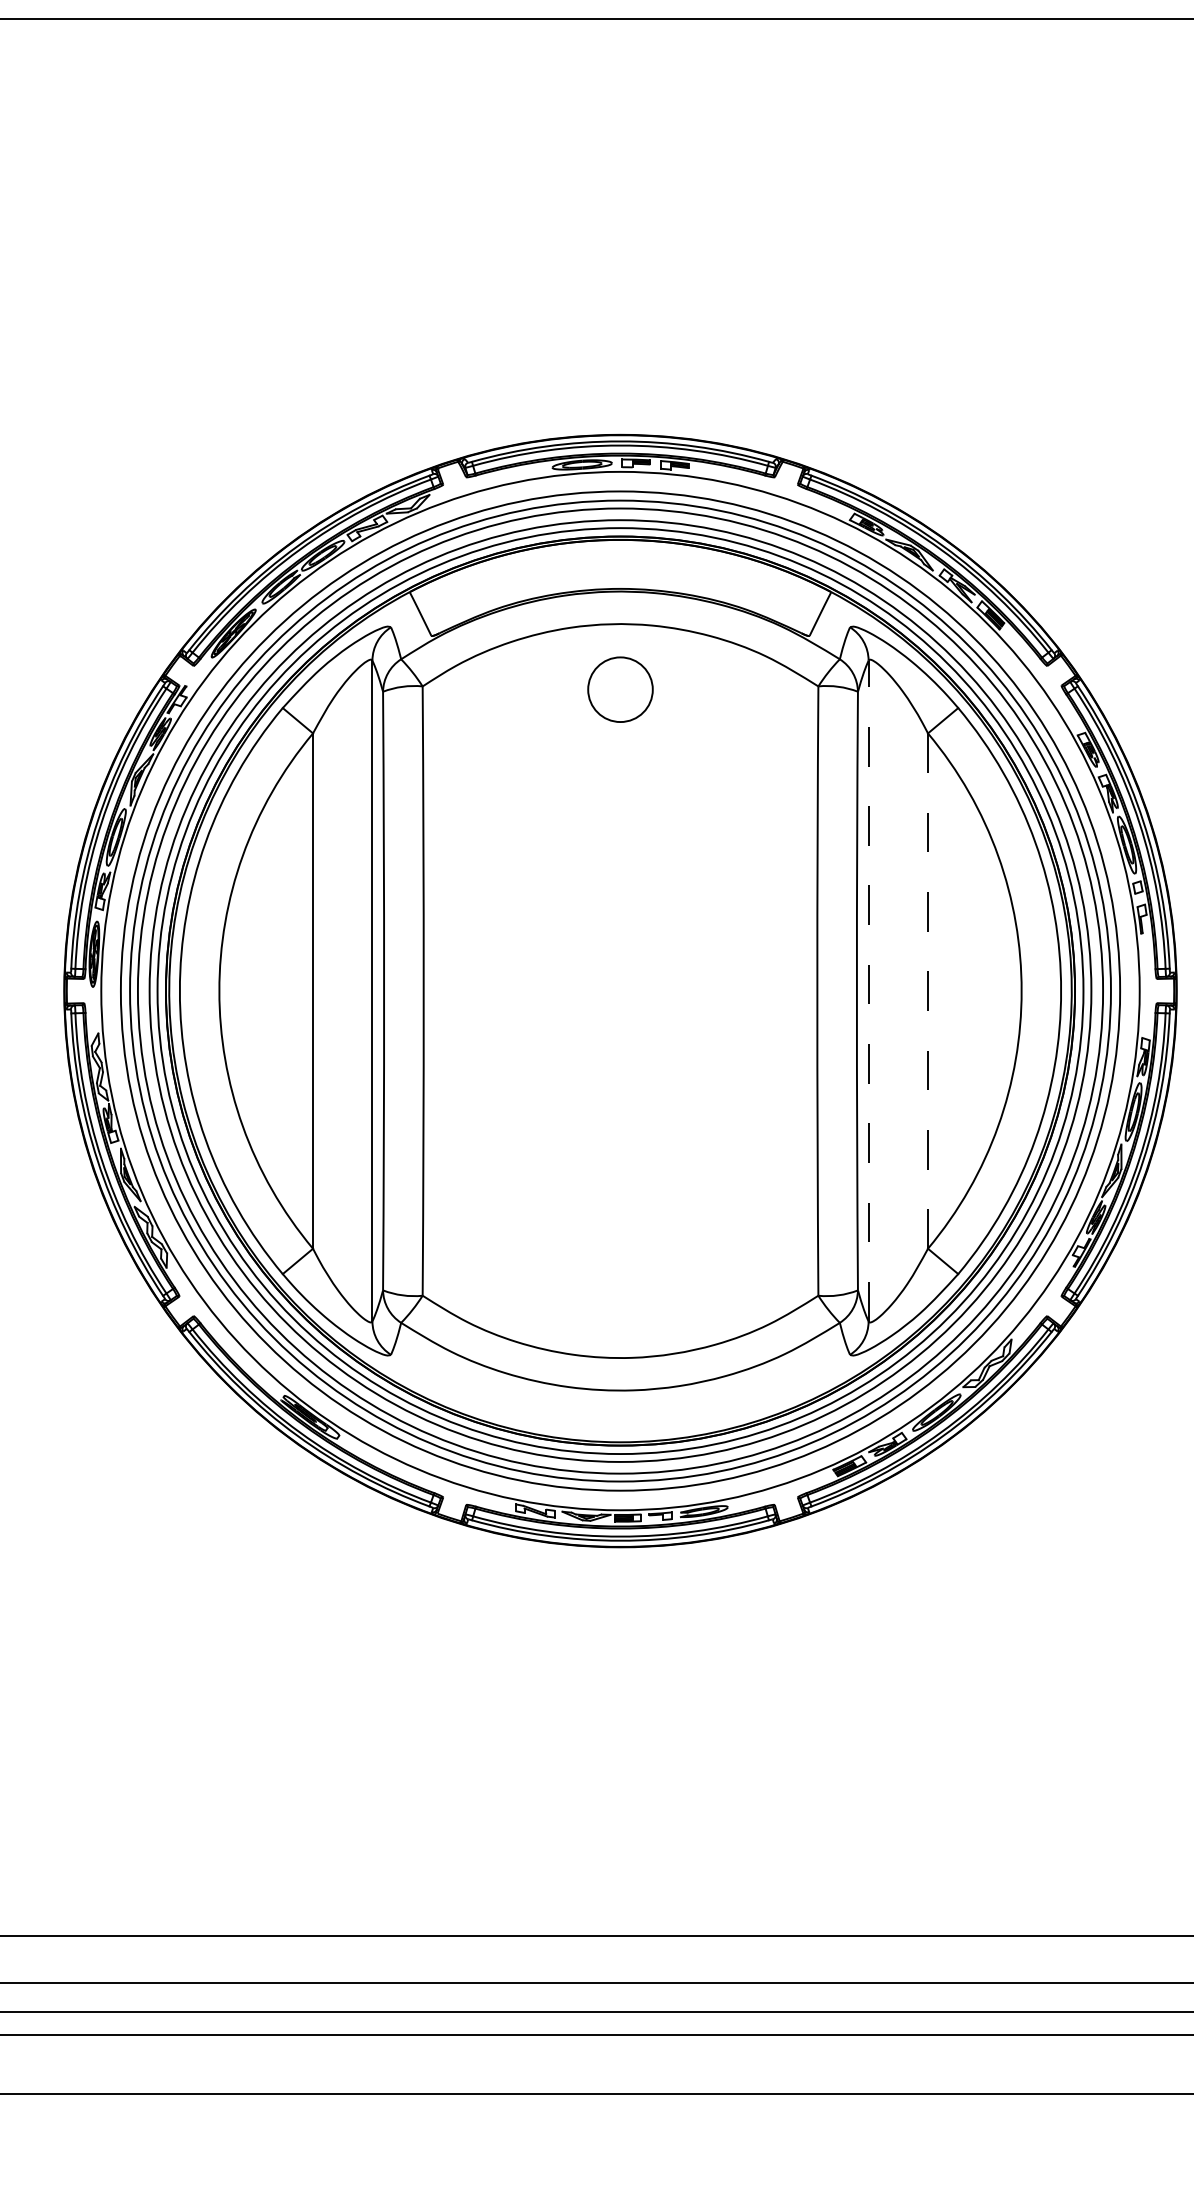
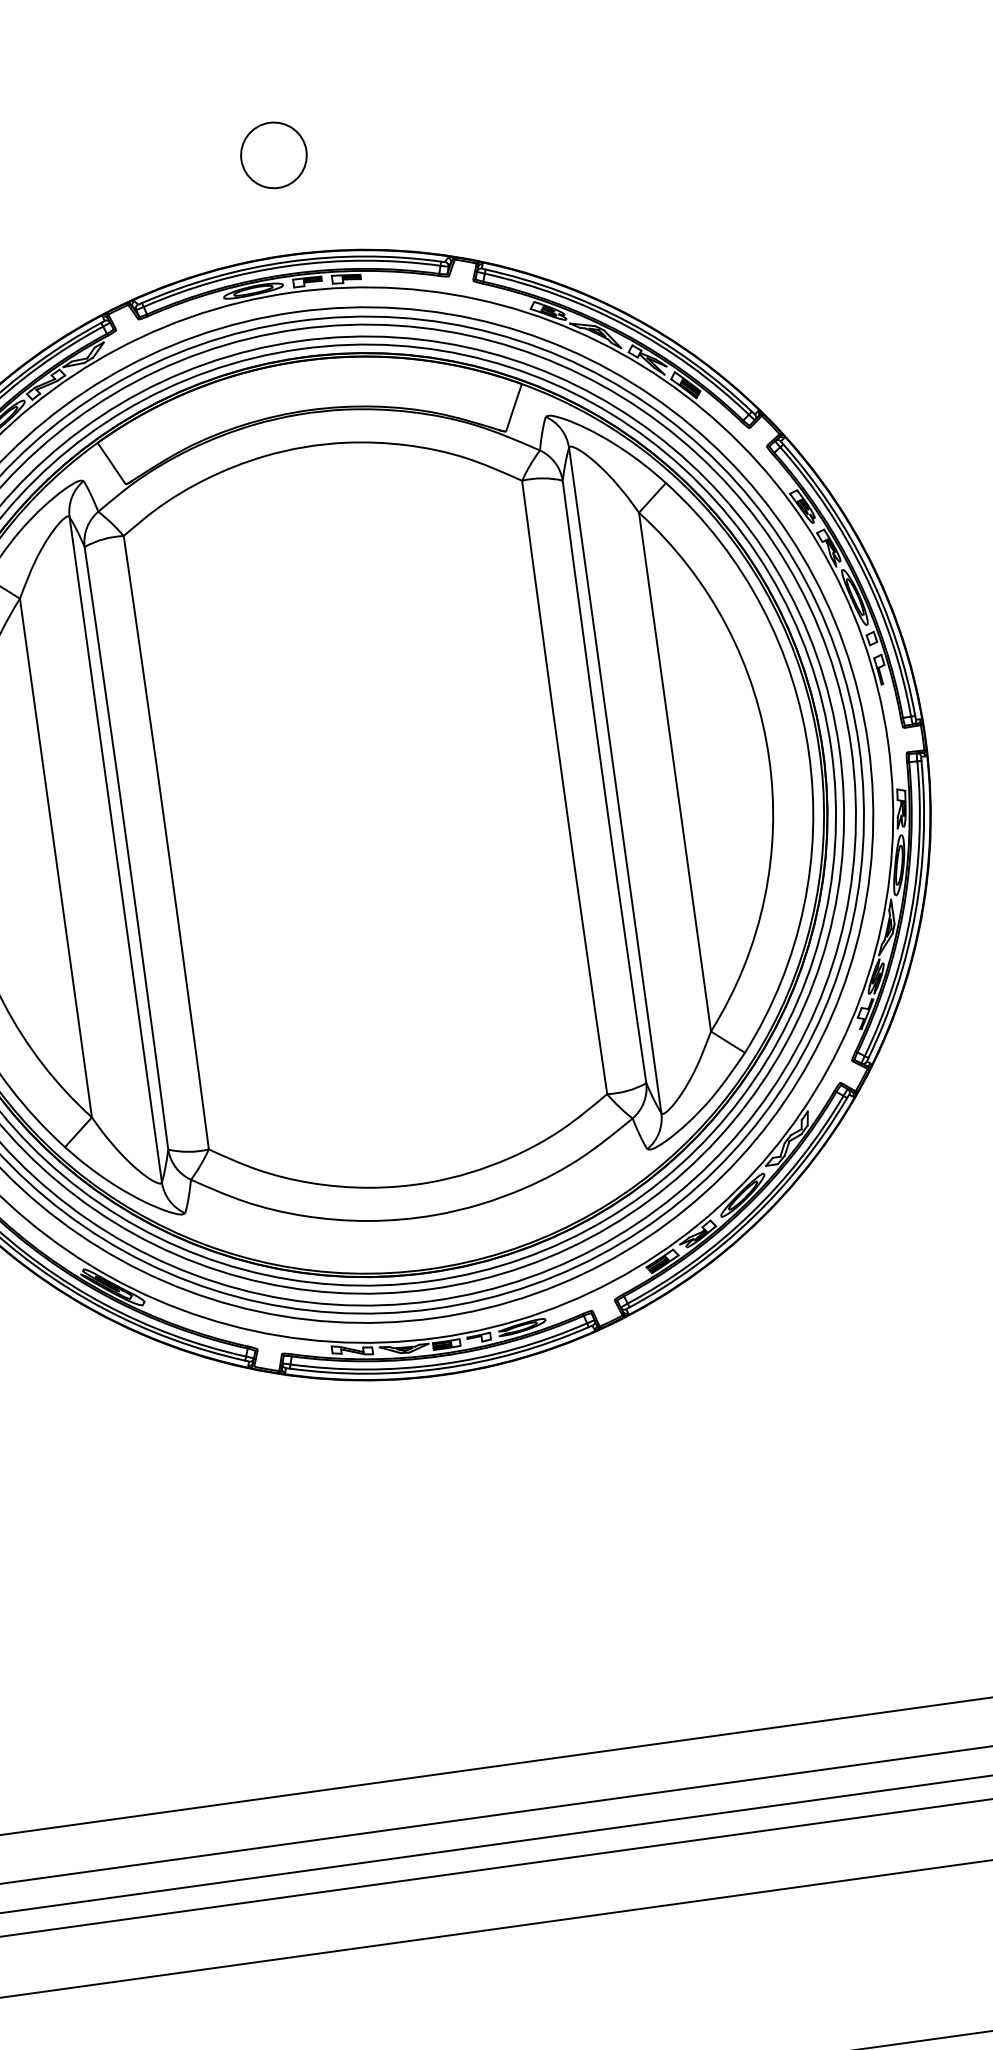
circle: (620, 689) -> (273, 155), moved
line: (868, 990) -> (615, 779), dashed -> solid
line: (928, 991) -> (675, 772), dashed -> solid

